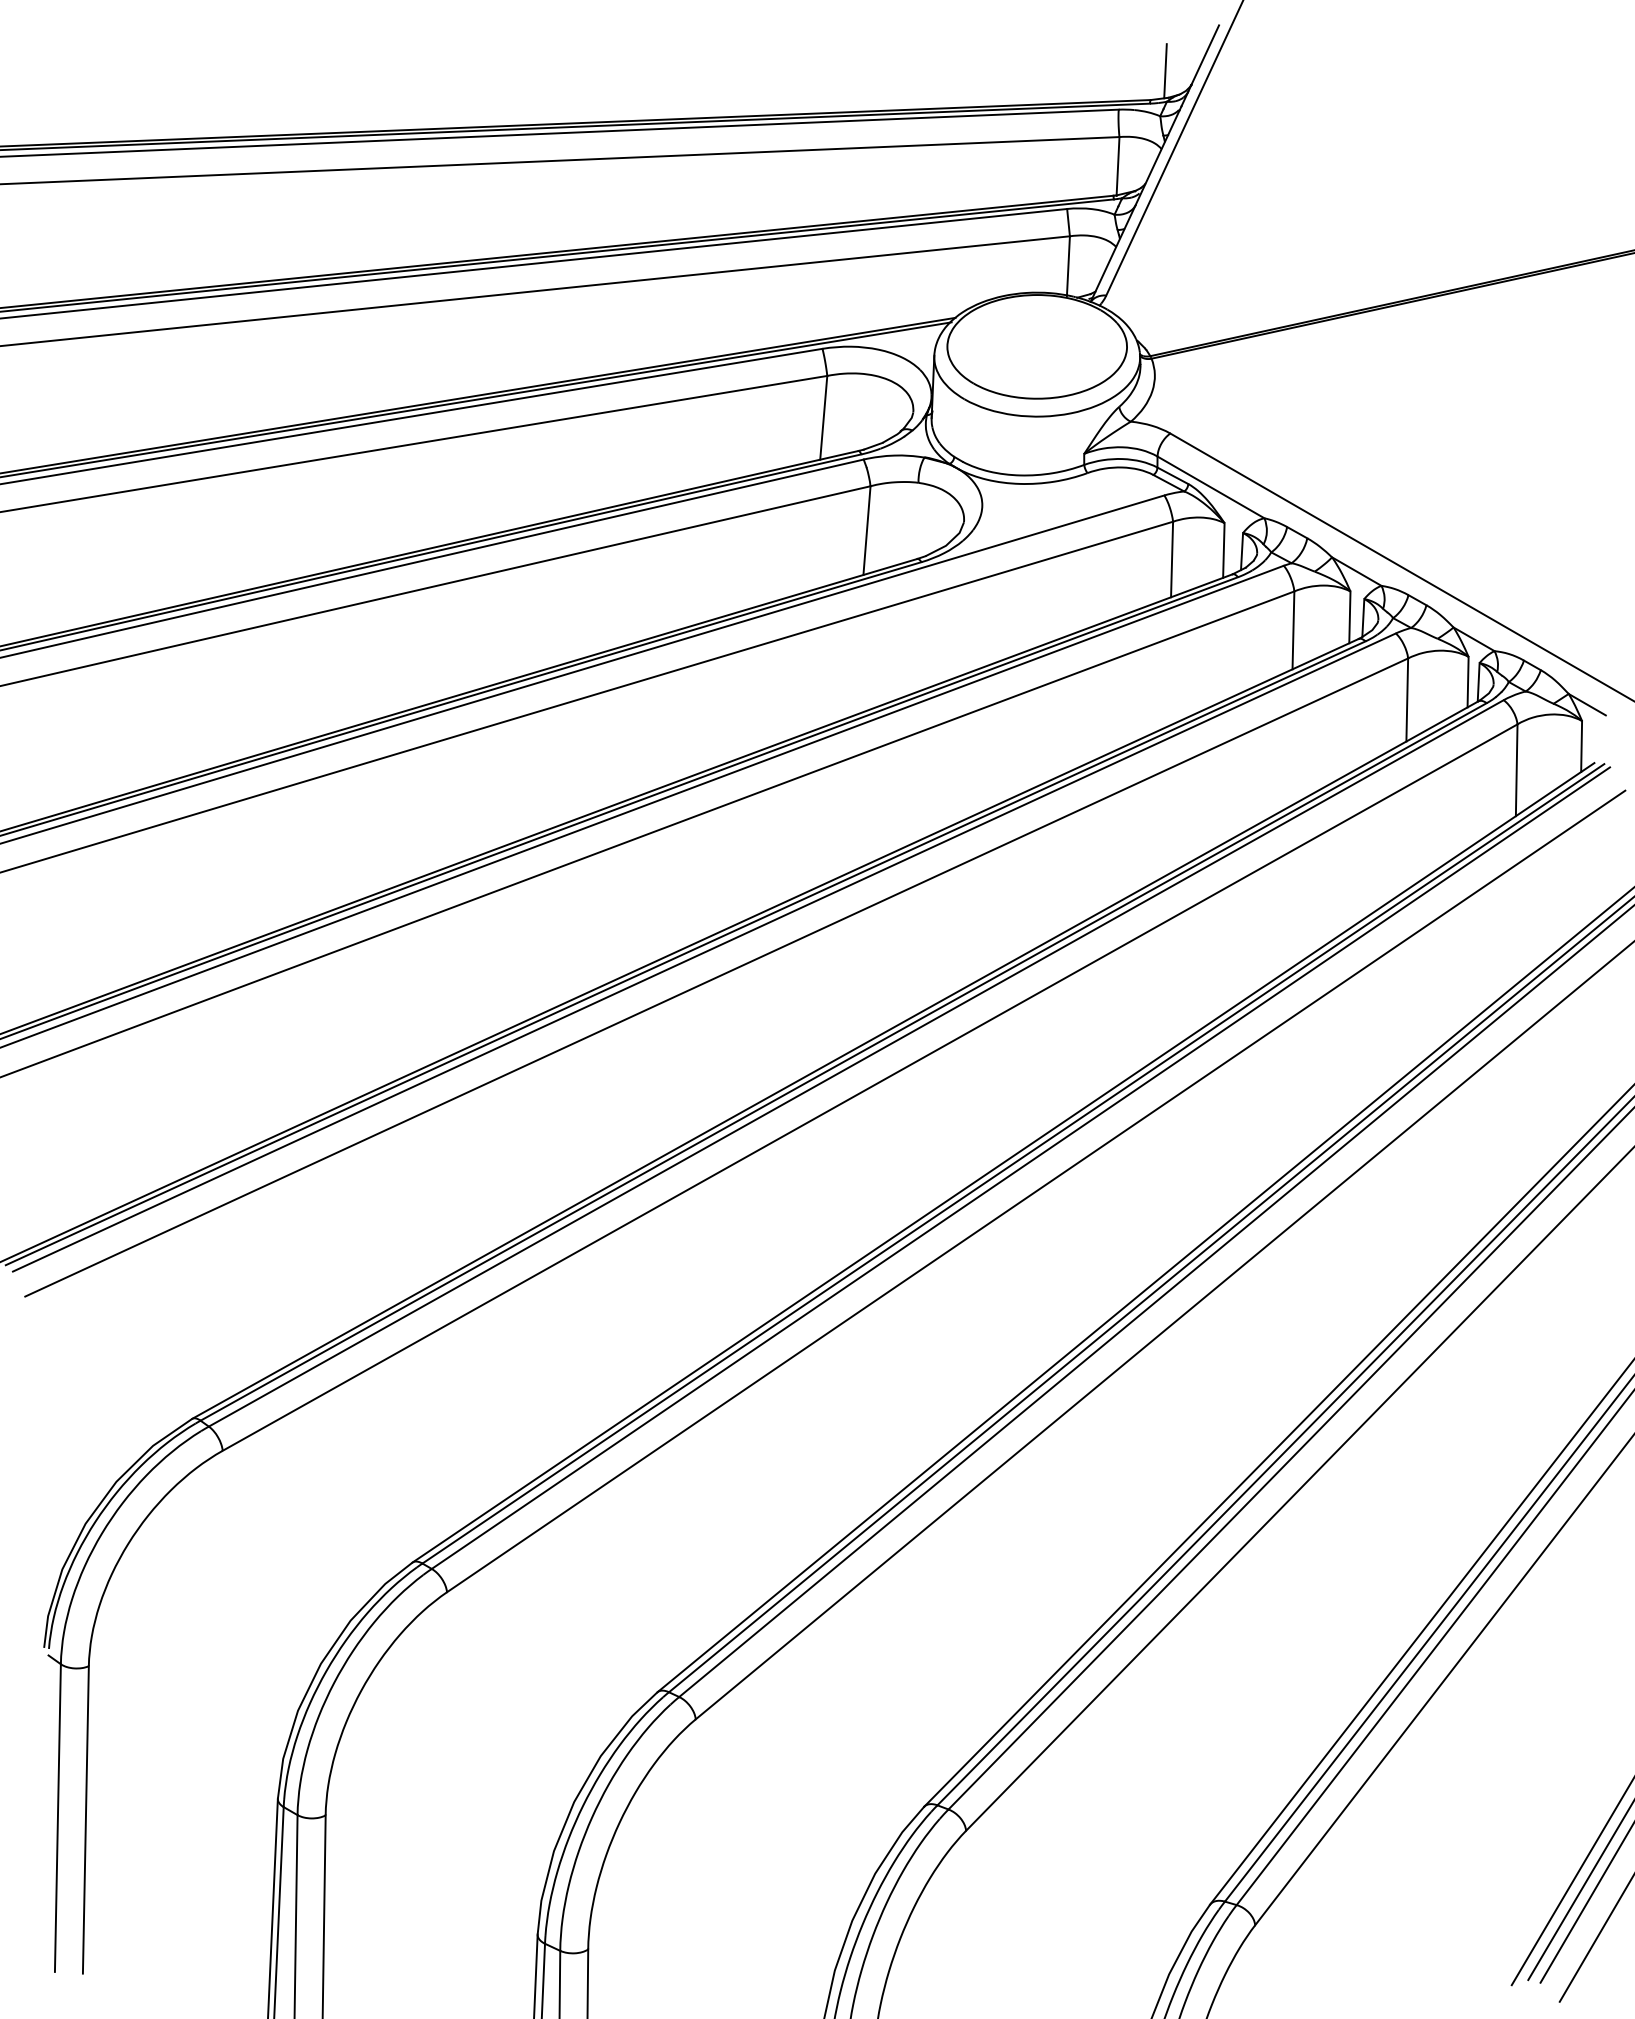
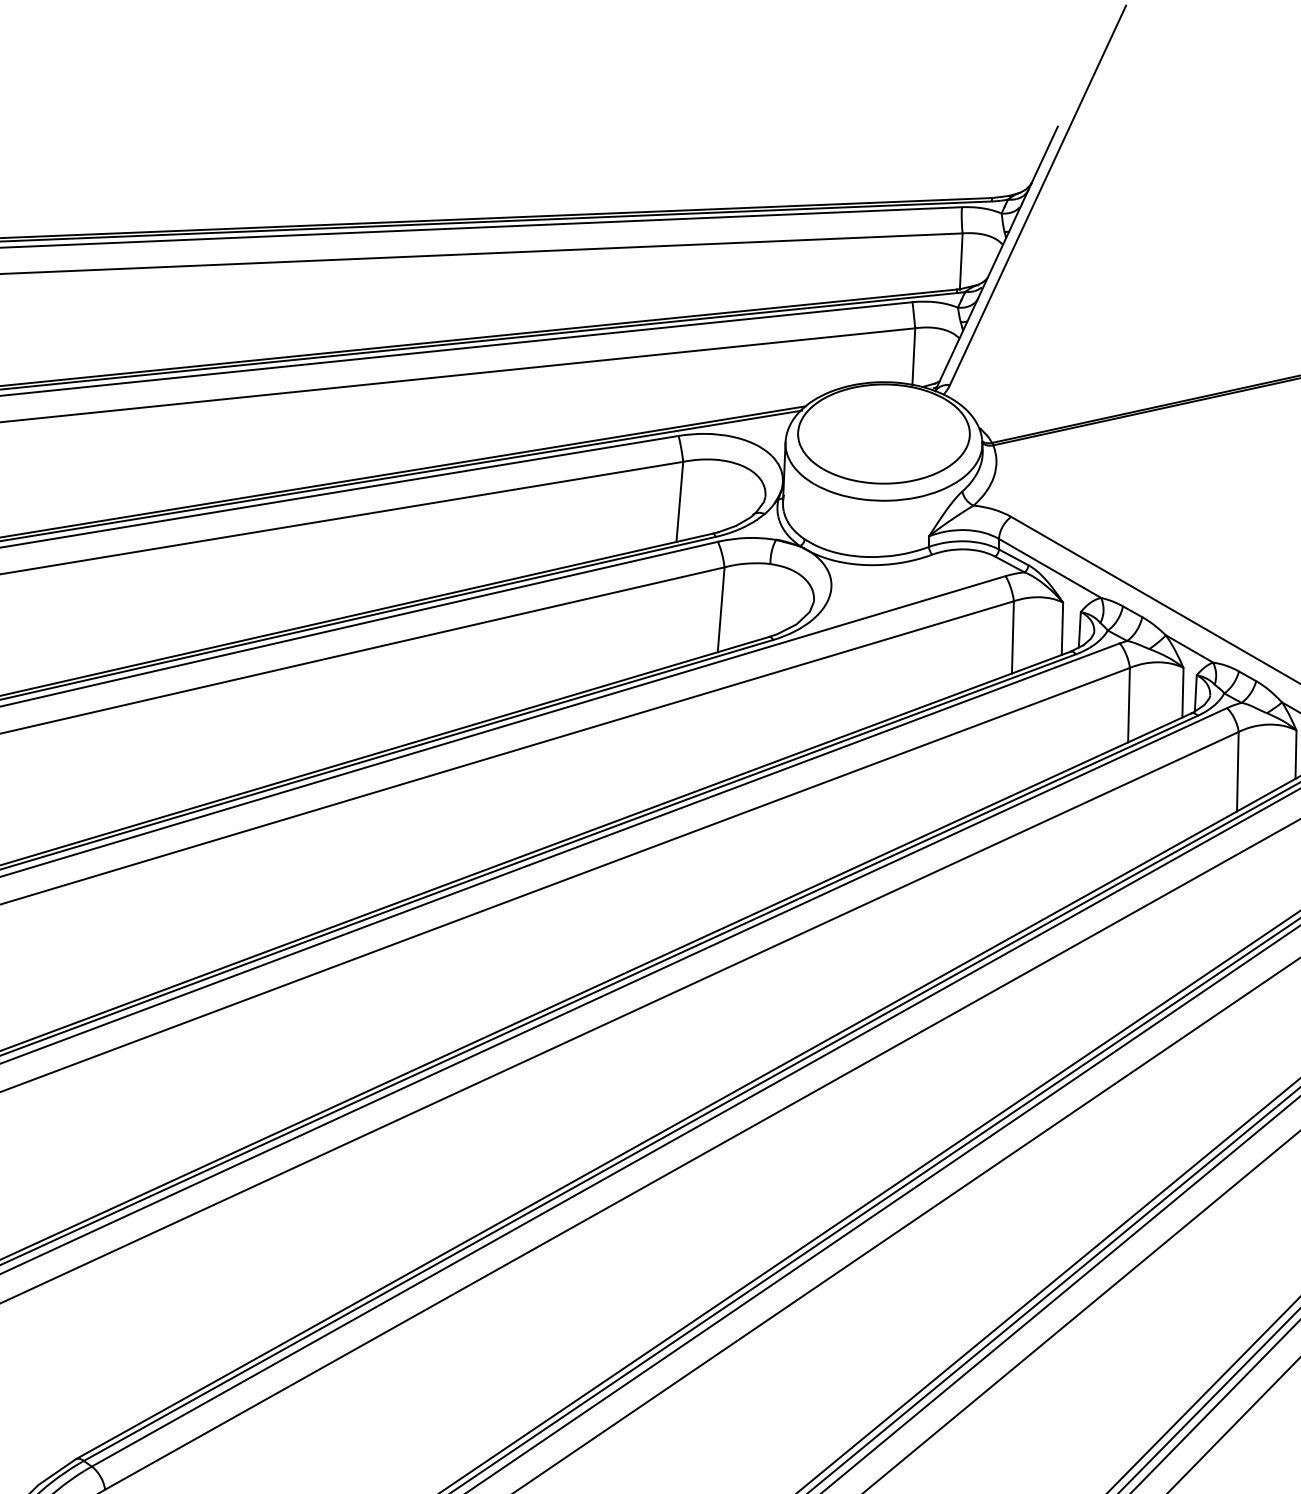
line: (1165, 71) -> (1006, 170), removed

